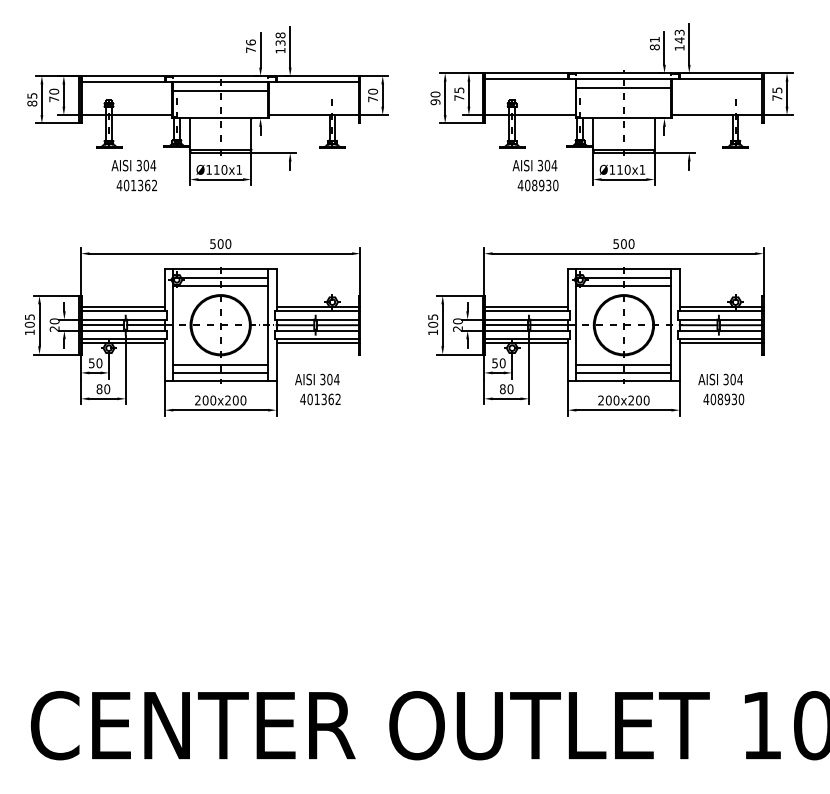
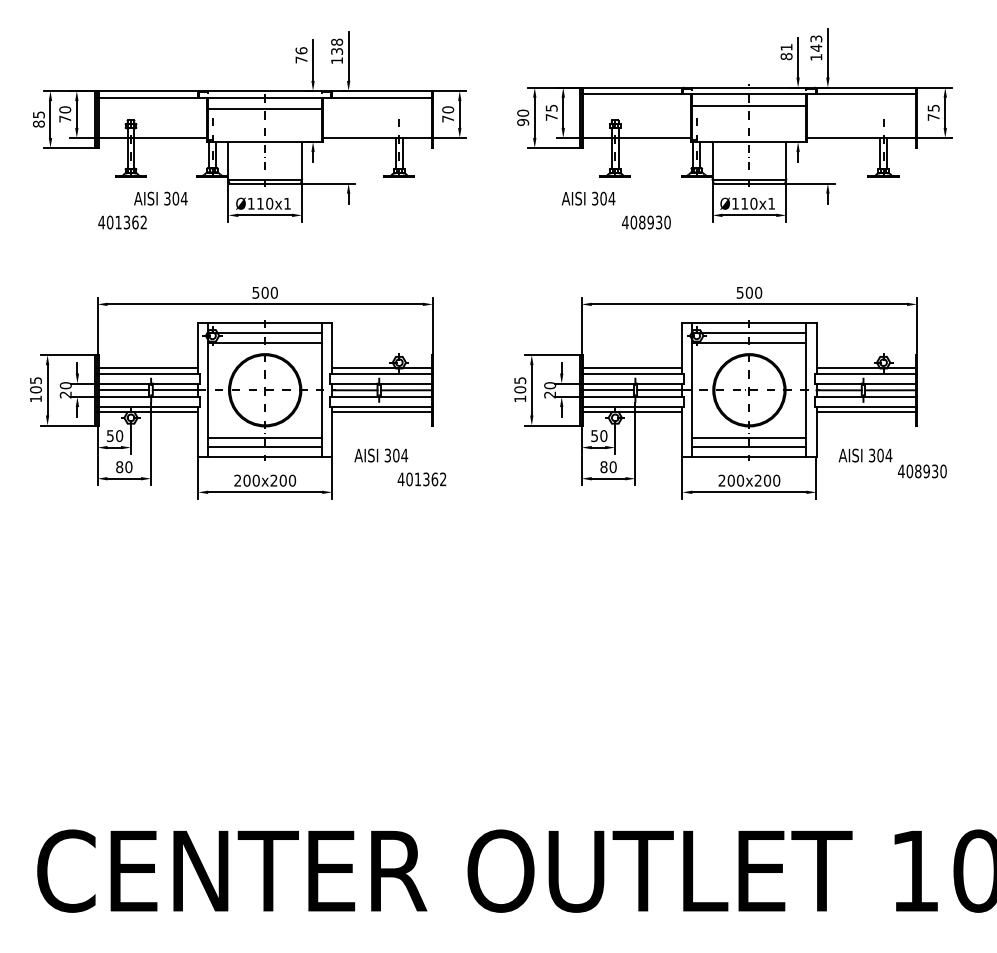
text: (534, 165) -> (588, 198), moved
text: (136, 185) -> (122, 222), moved
text: (320, 399) -> (421, 479), moved
text: (723, 399) -> (922, 471), moved

